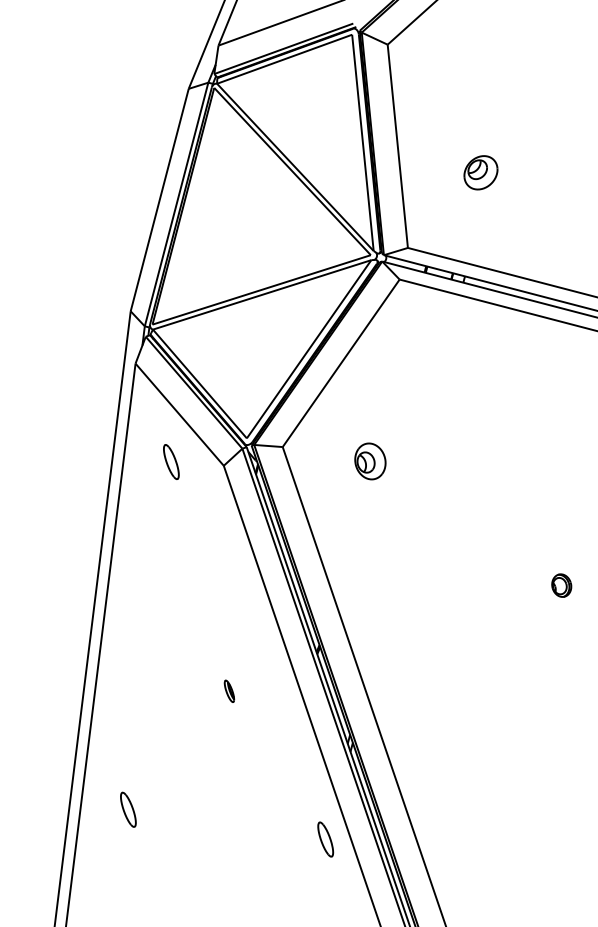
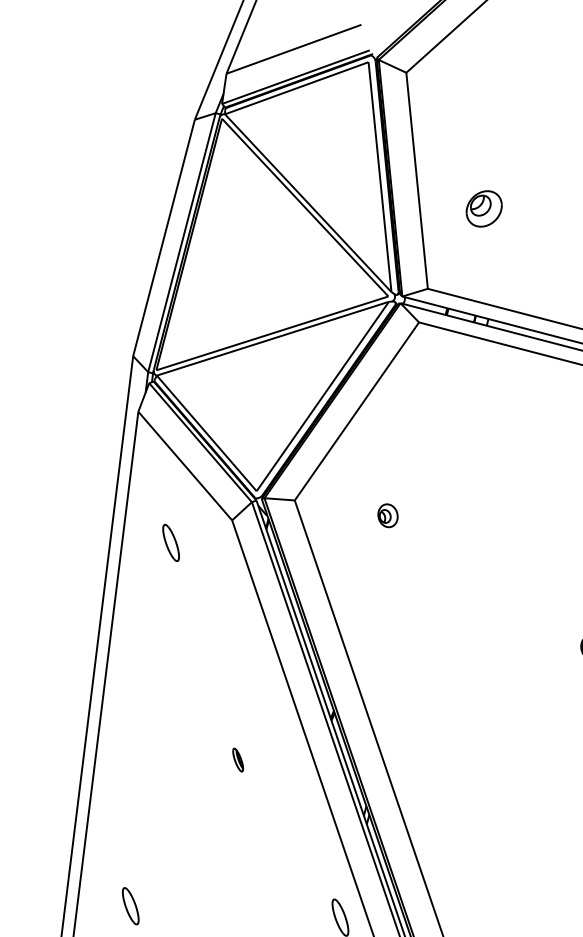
part: (480, 172) -> (483, 208), moved
part: (171, 461) -> (171, 542), moved
part: (370, 461) -> (388, 515), size x0.6
part: (128, 809) -> (130, 905), moved

